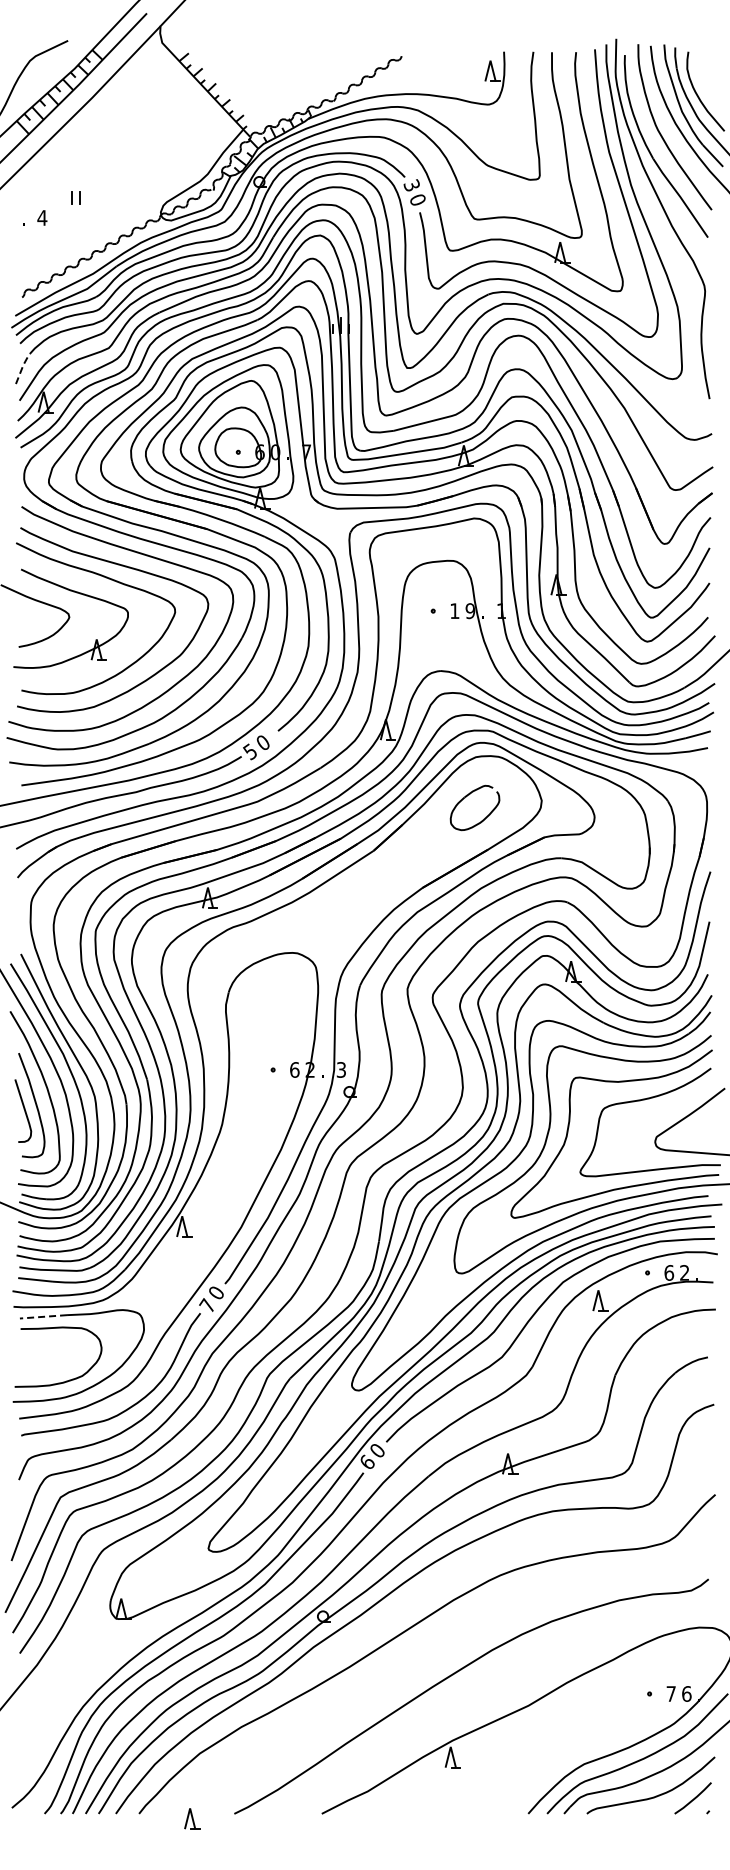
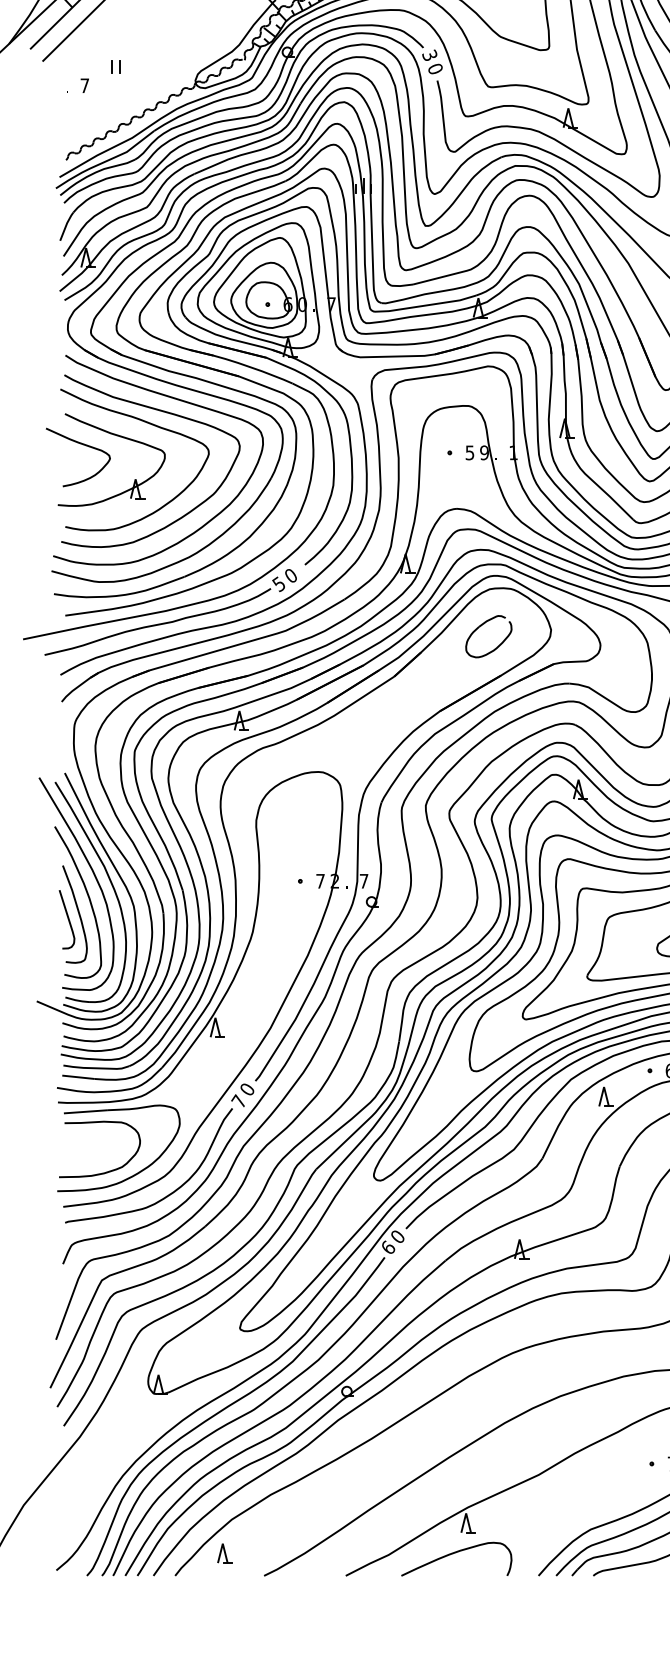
text: (42, 217) -> (84, 85), 4 -> 7
line: (22, 366) -> (66, 224), dashed -> solid
text: (454, 611) -> (469, 453), 1 -> 5
text: (294, 1069) -> (320, 880), 6 -> 7
text: (340, 1069) -> (363, 880), 3 -> 7
line: (43, 1316) -> (85, 1111), dashed -> solid
curve: (437, 1790) -> (453, 1554), added
part: (192, 1818) -> (225, 1553), moved

